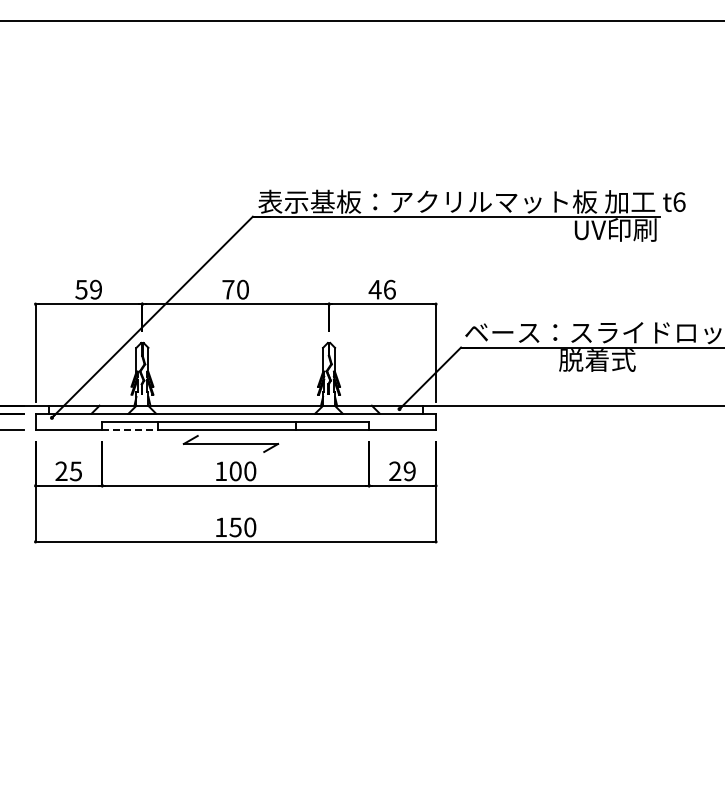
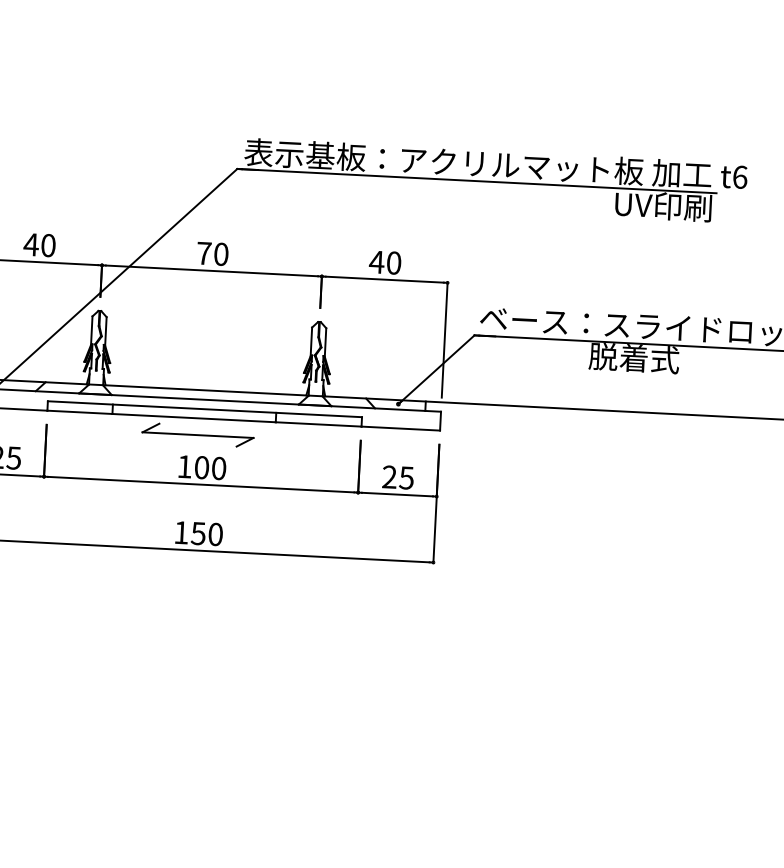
text: (88, 289) -> (39, 244), 59 -> 40
text: (389, 289) -> (393, 262), 46 -> 40
line: (129, 429) -> (79, 412), dashed -> solid
text: (409, 471) -> (406, 478), 29 -> 25

